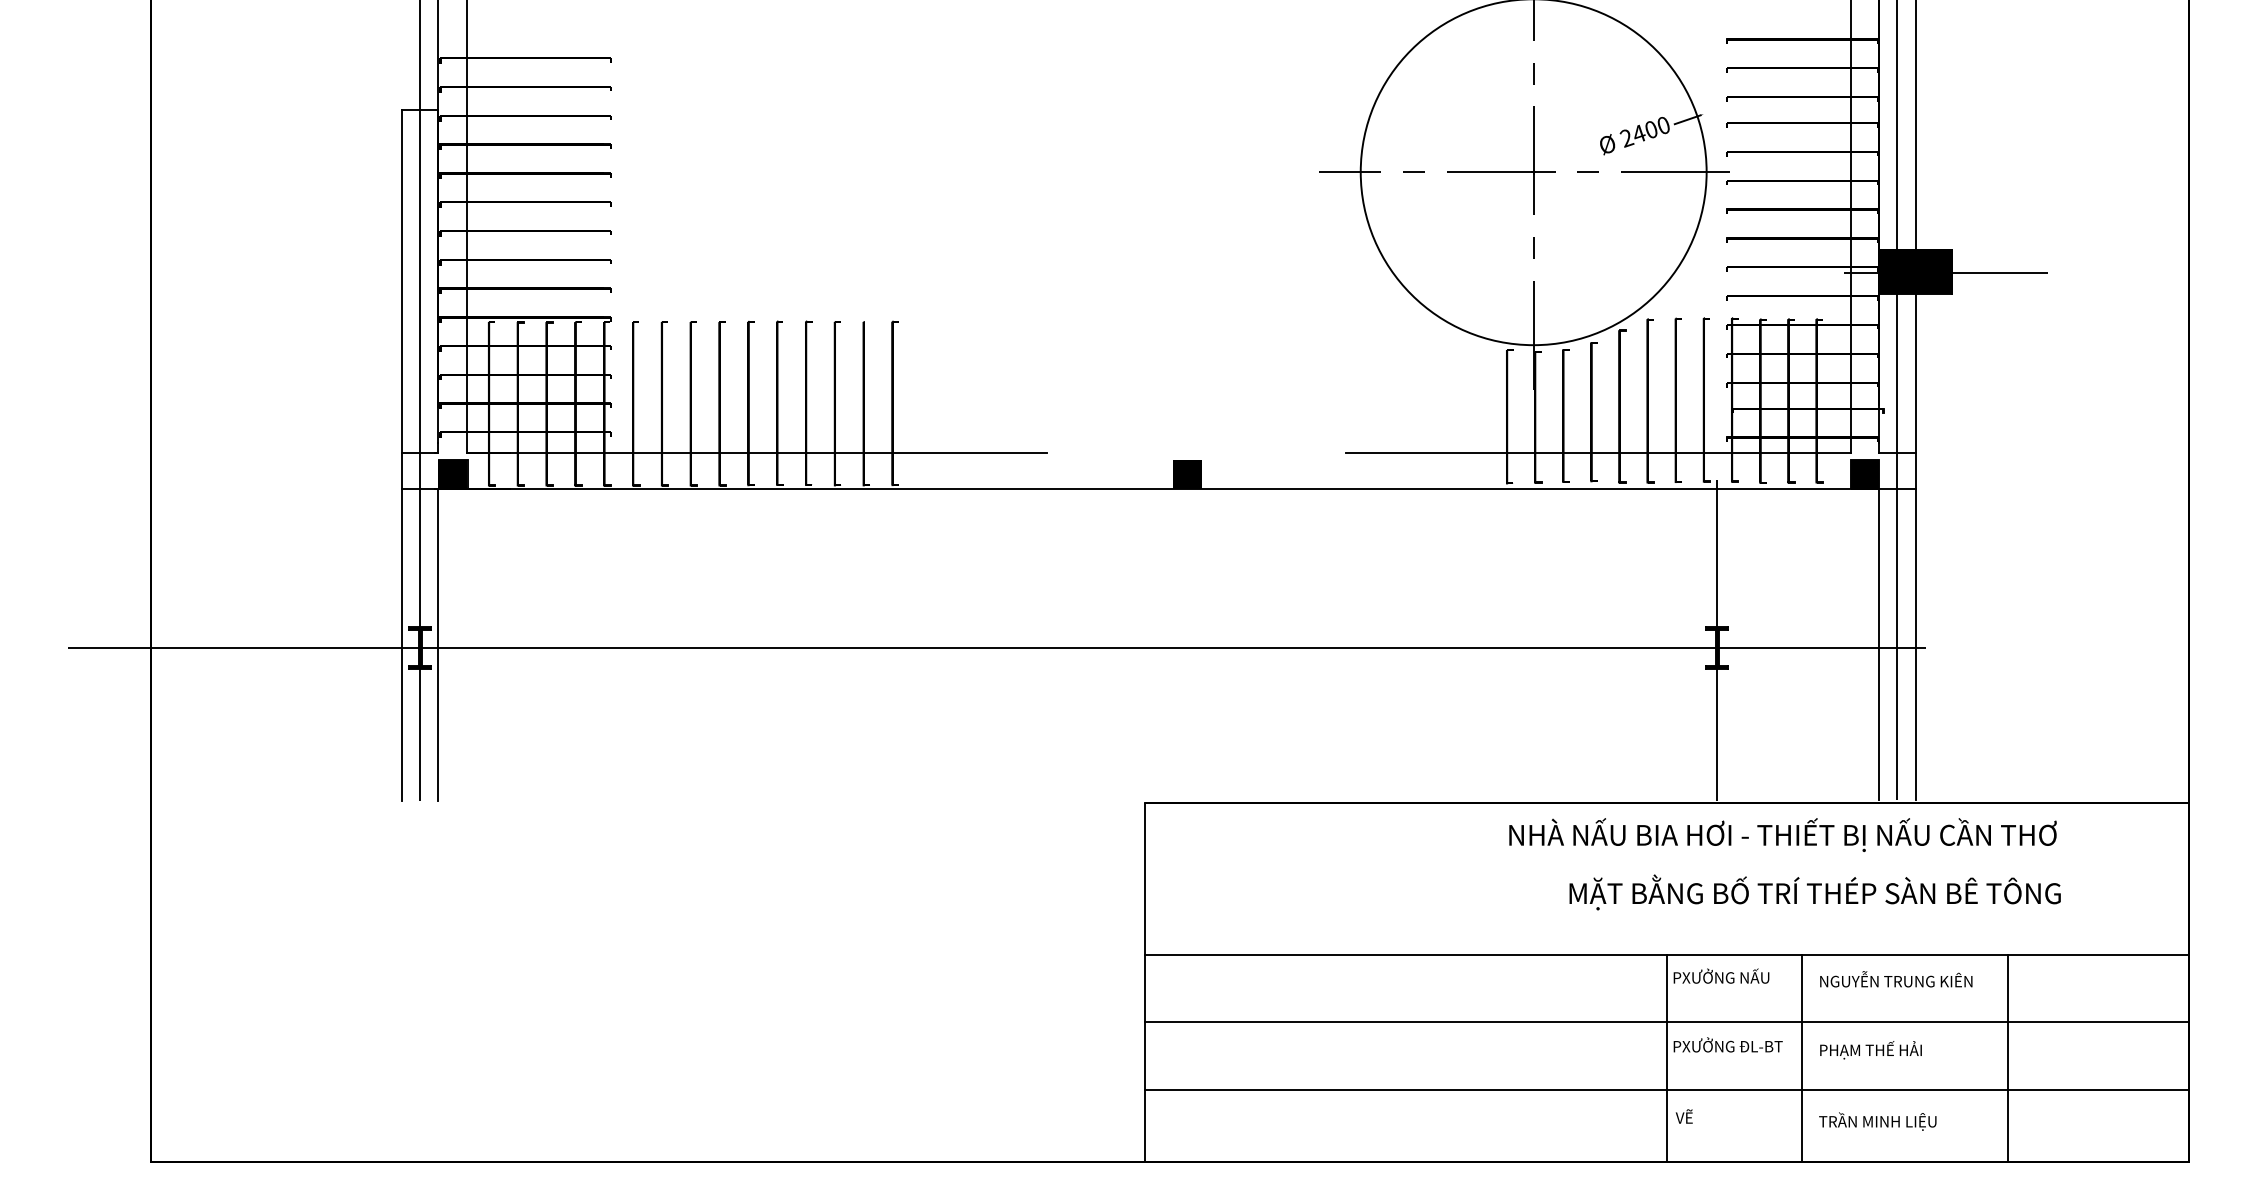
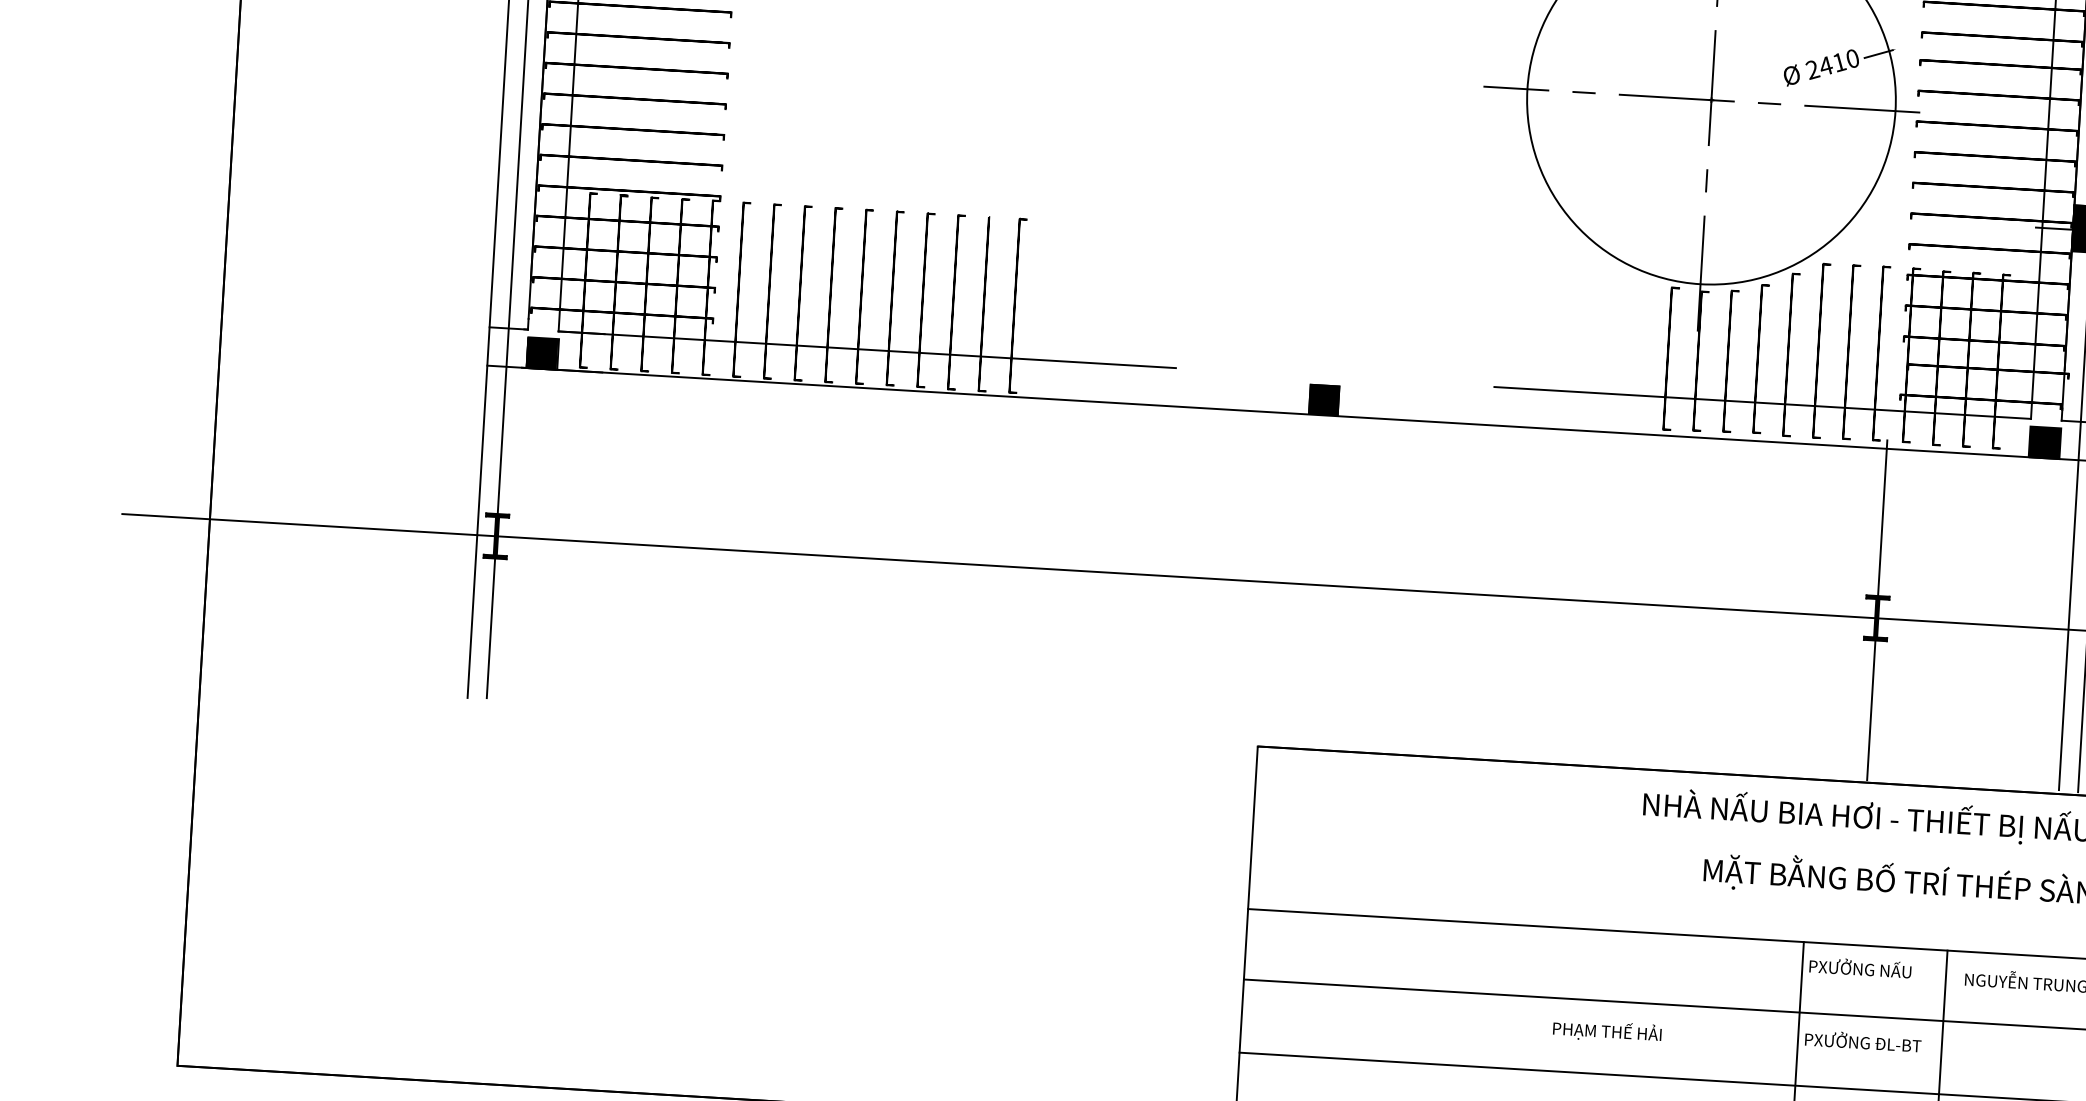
text: (1651, 130) -> (1839, 63), 2400 -> 2410
line: (1879, 643) -> (2049, 623), removed
line: (438, 644) -> (516, 533), removed
text: (1870, 1050) -> (1606, 1031), moved

